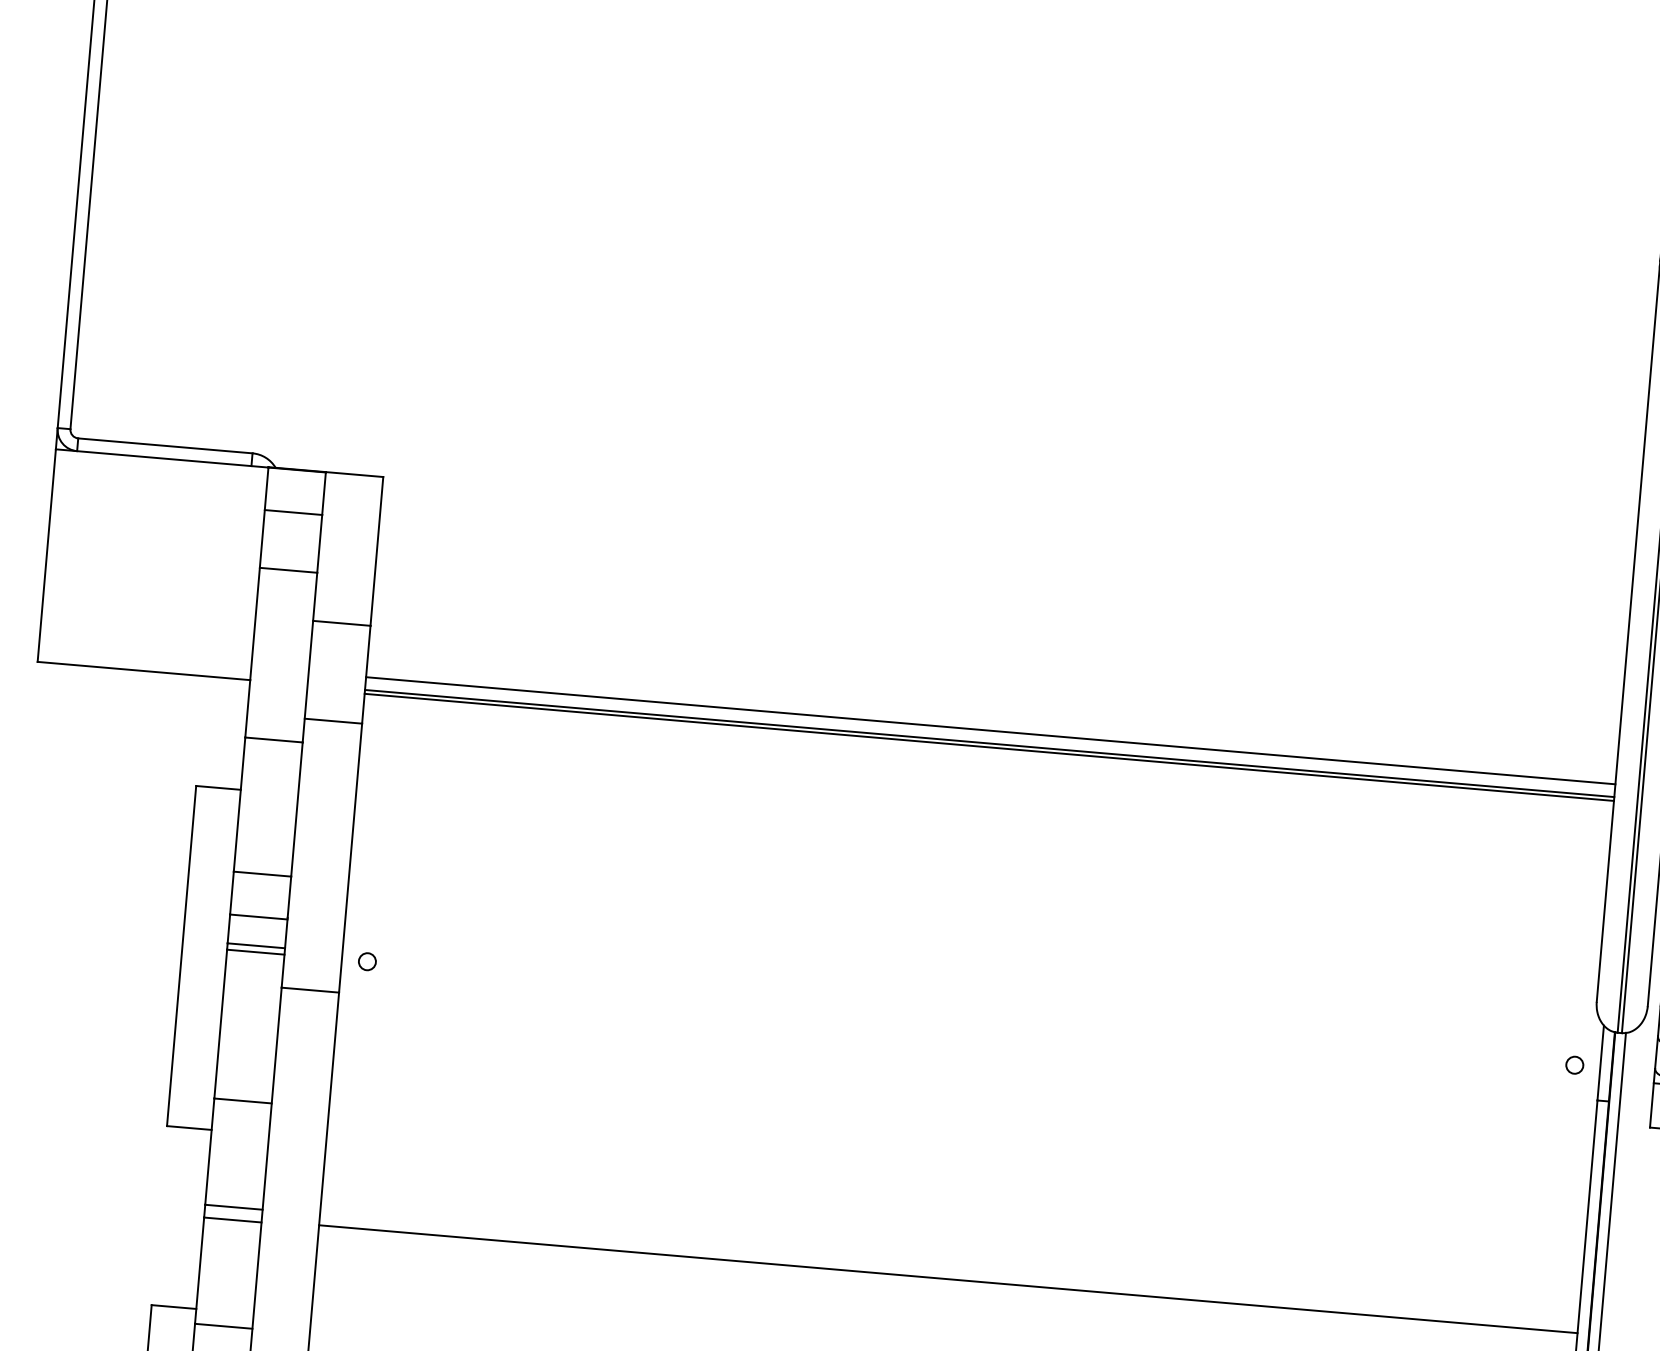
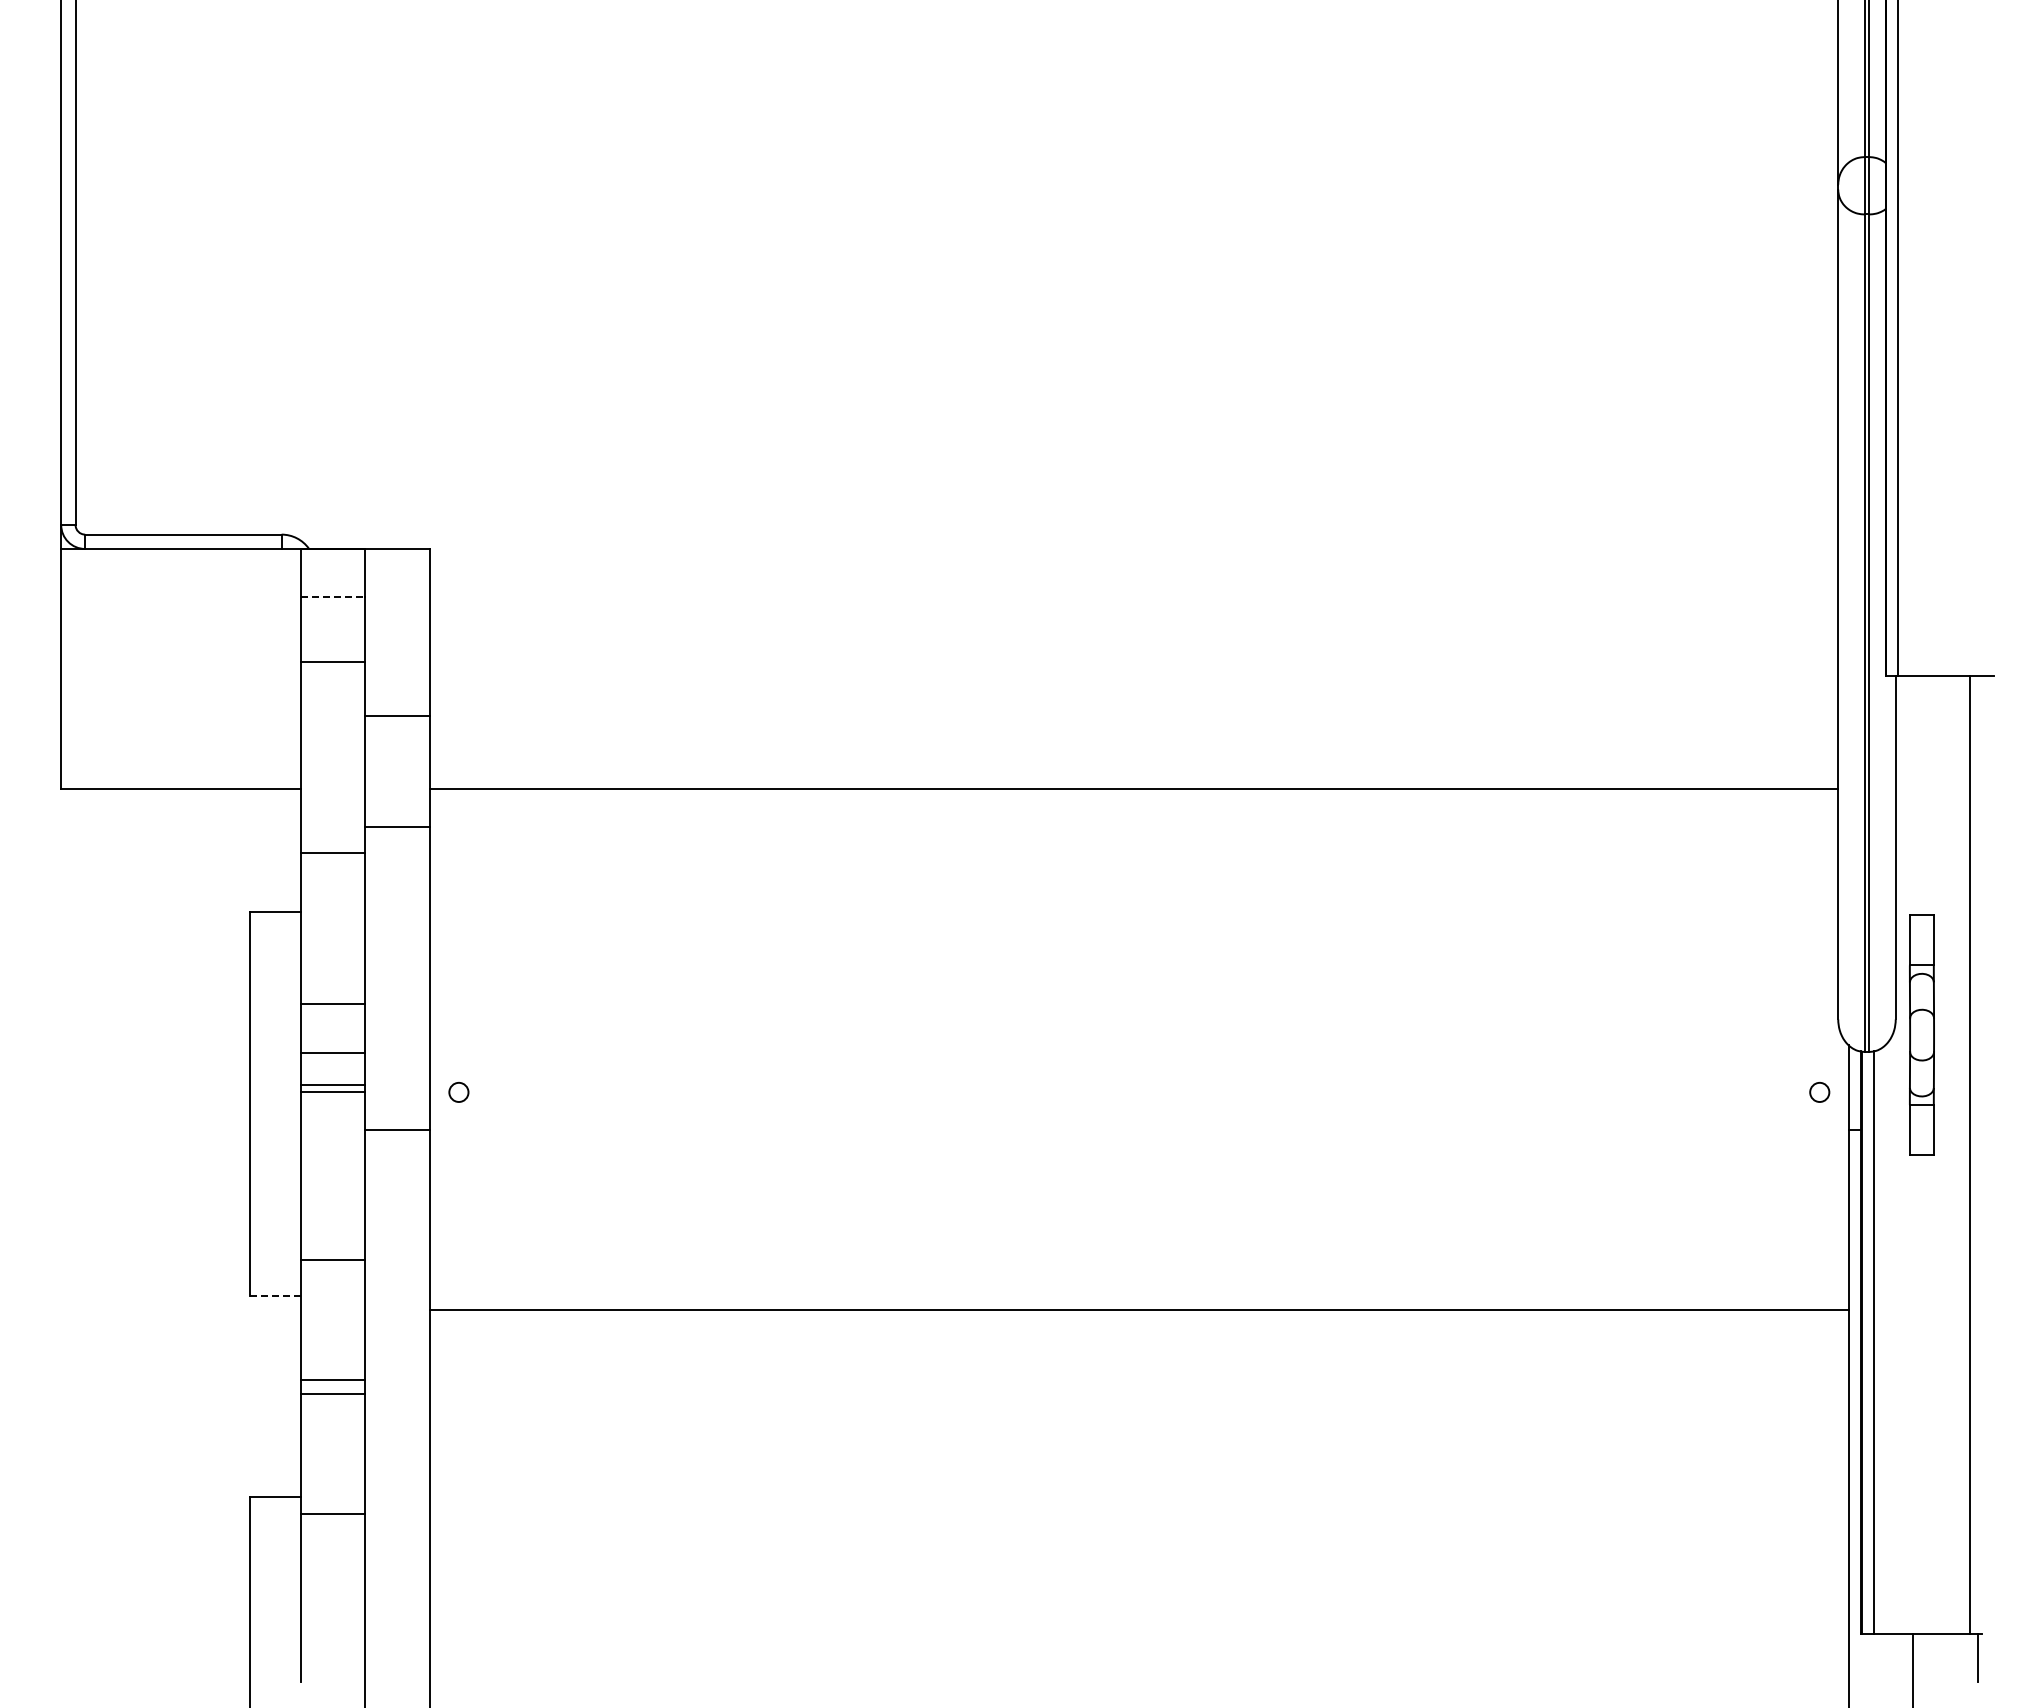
line: (293, 512) -> (333, 596), solid -> dashed
line: (991, 731) -> (1134, 774), removed
line: (989, 747) -> (1134, 792), removed
line: (190, 1128) -> (276, 1295), solid -> dashed
line: (948, 1278) -> (1139, 1309), moved

